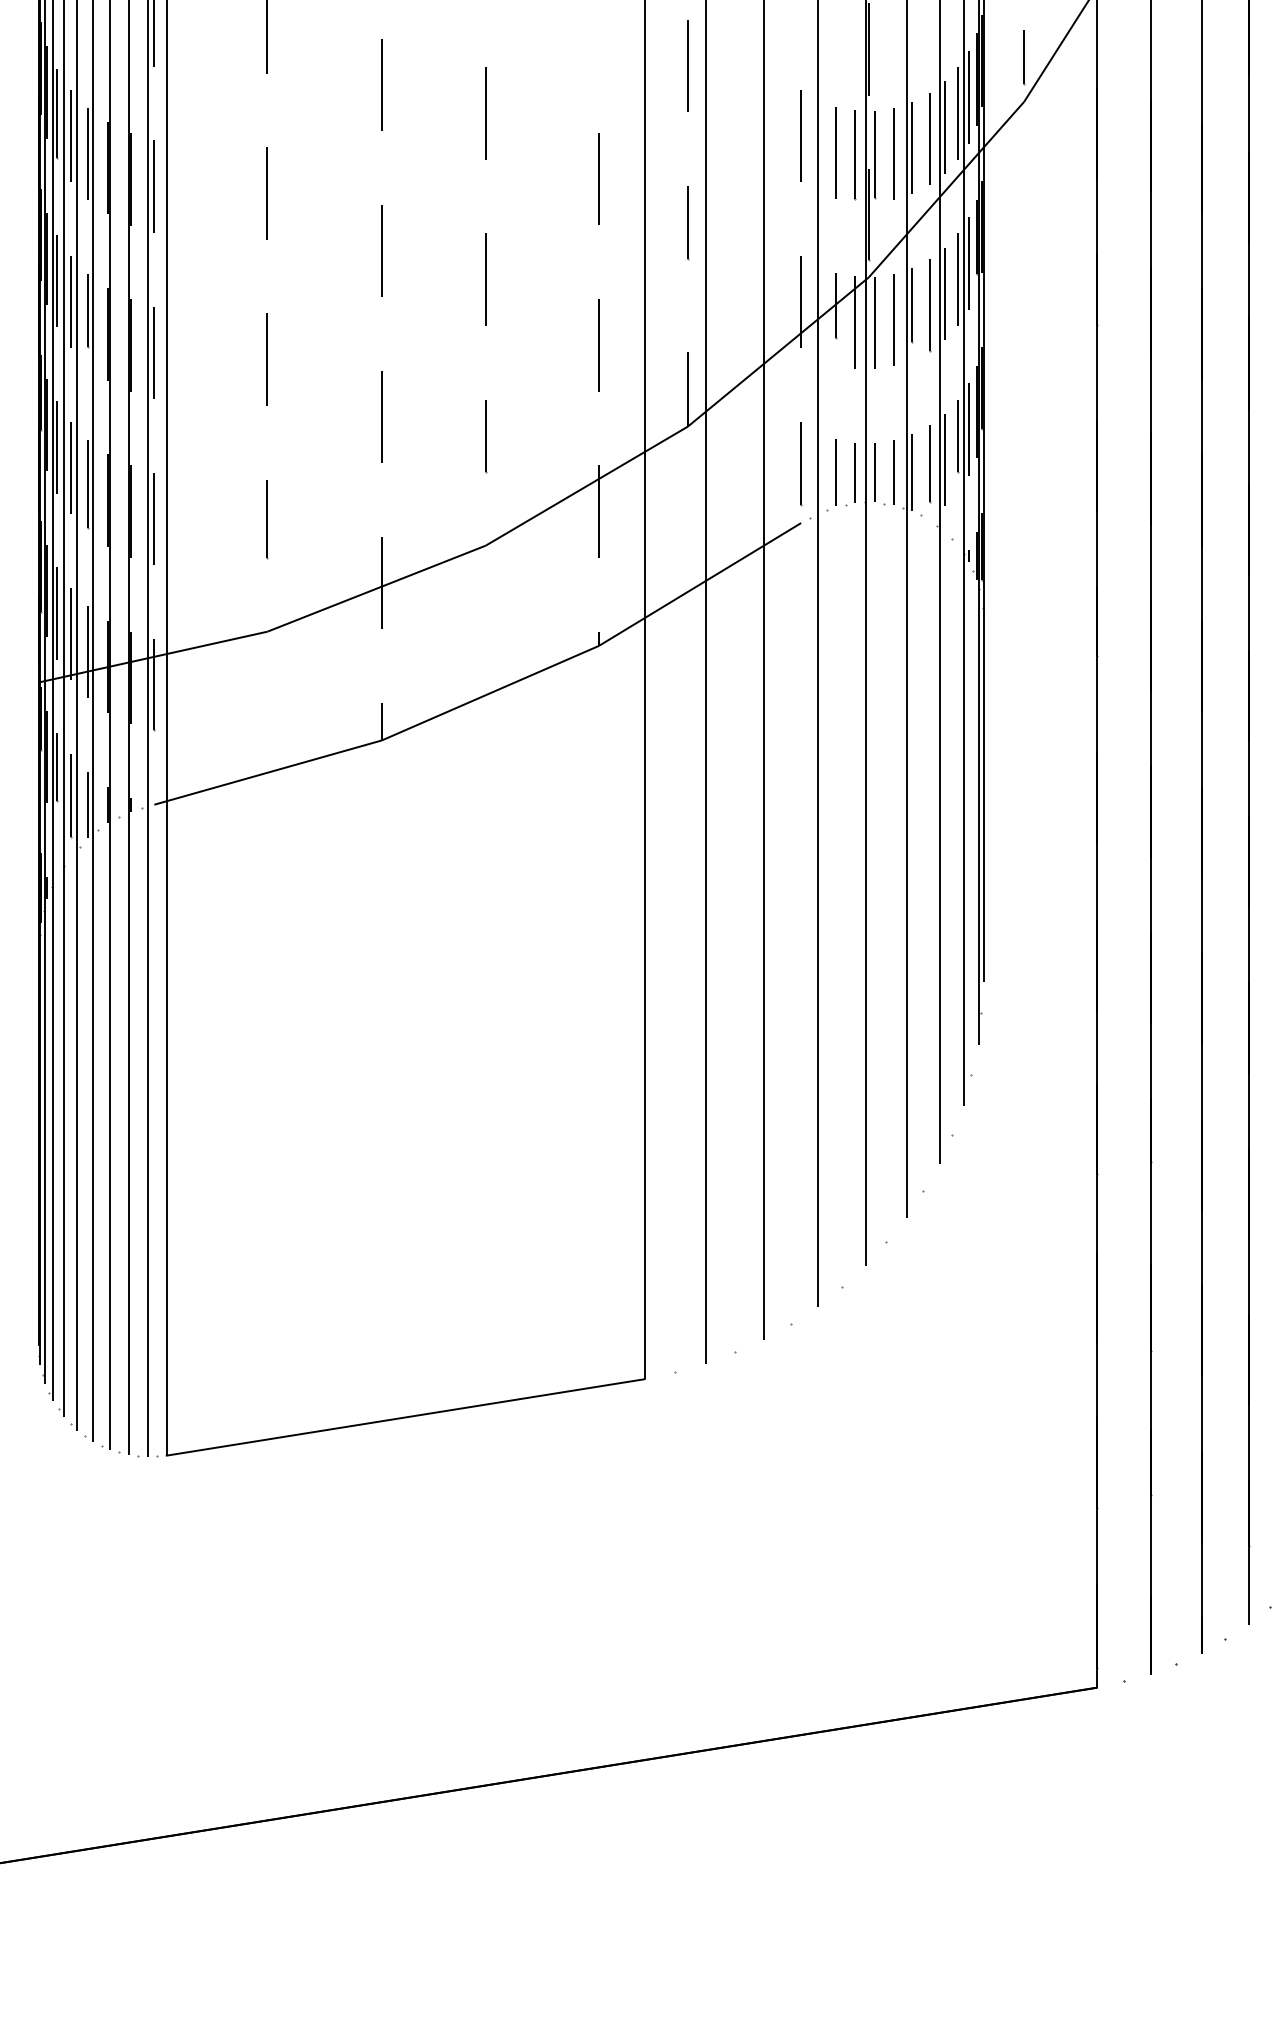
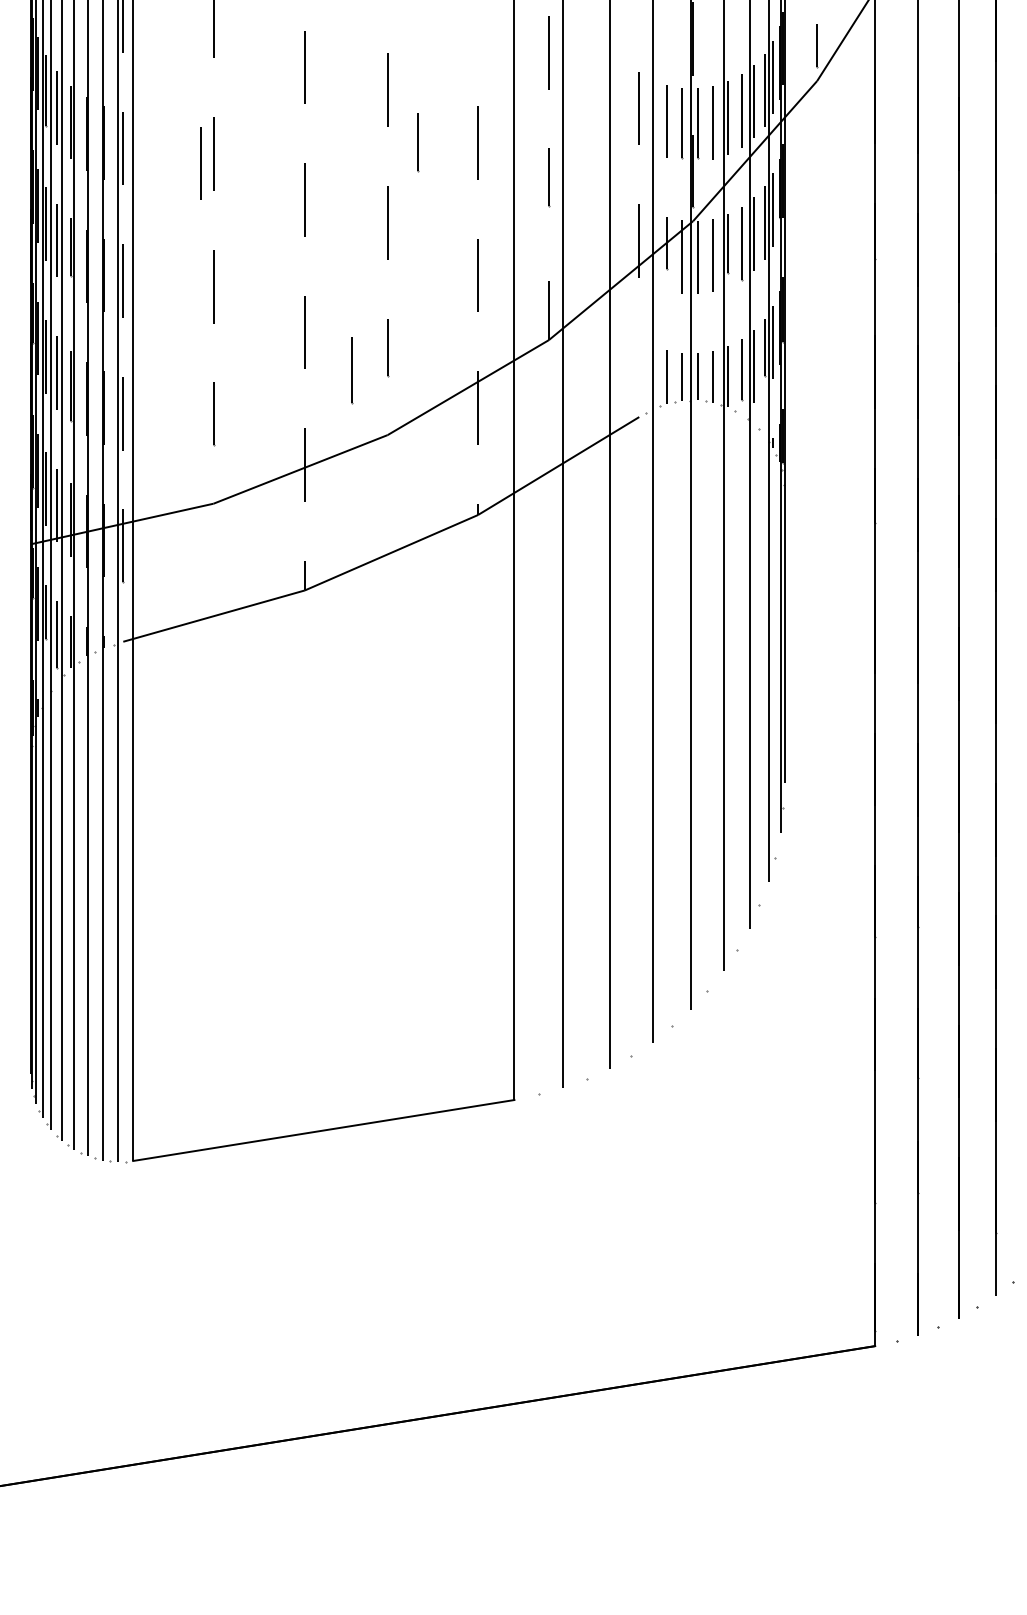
line: (524, 178) -> (418, 142), added
line: (251, 205) -> (200, 163), added
line: (801, 464) -> (352, 370), moved

